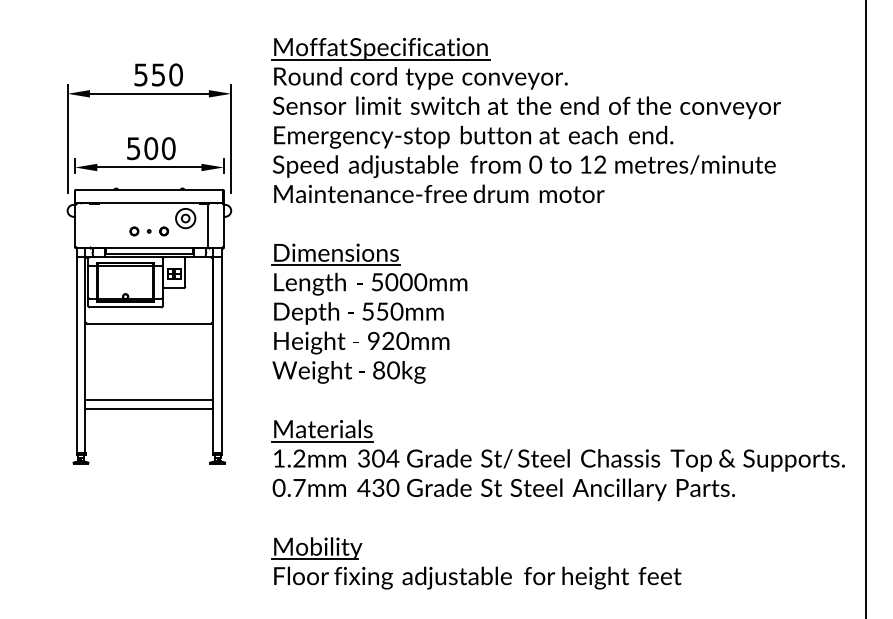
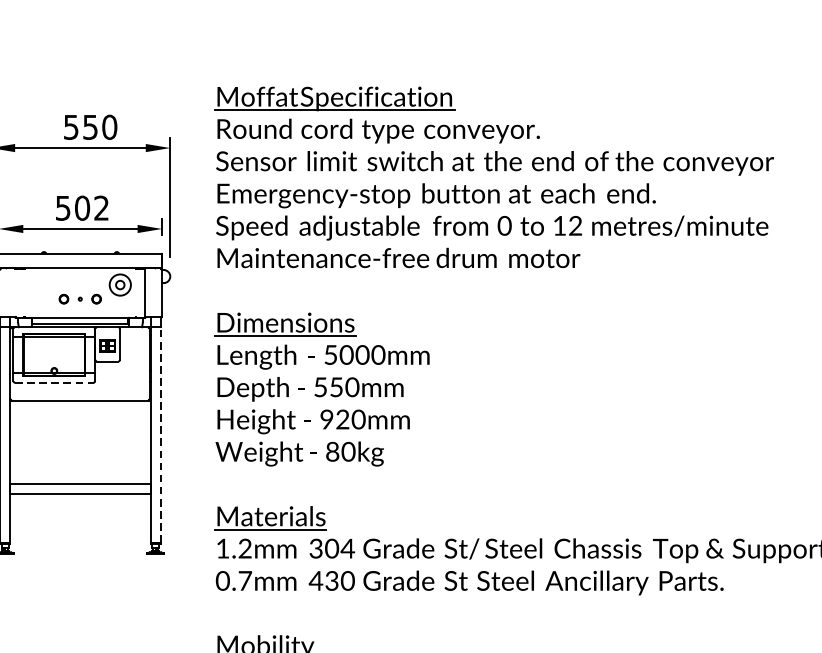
text: (168, 148) -> (101, 208), 500 -> 502
line: (125, 307) -> (54, 382), solid -> dashed
line: (222, 354) -> (160, 434), solid -> dashed

